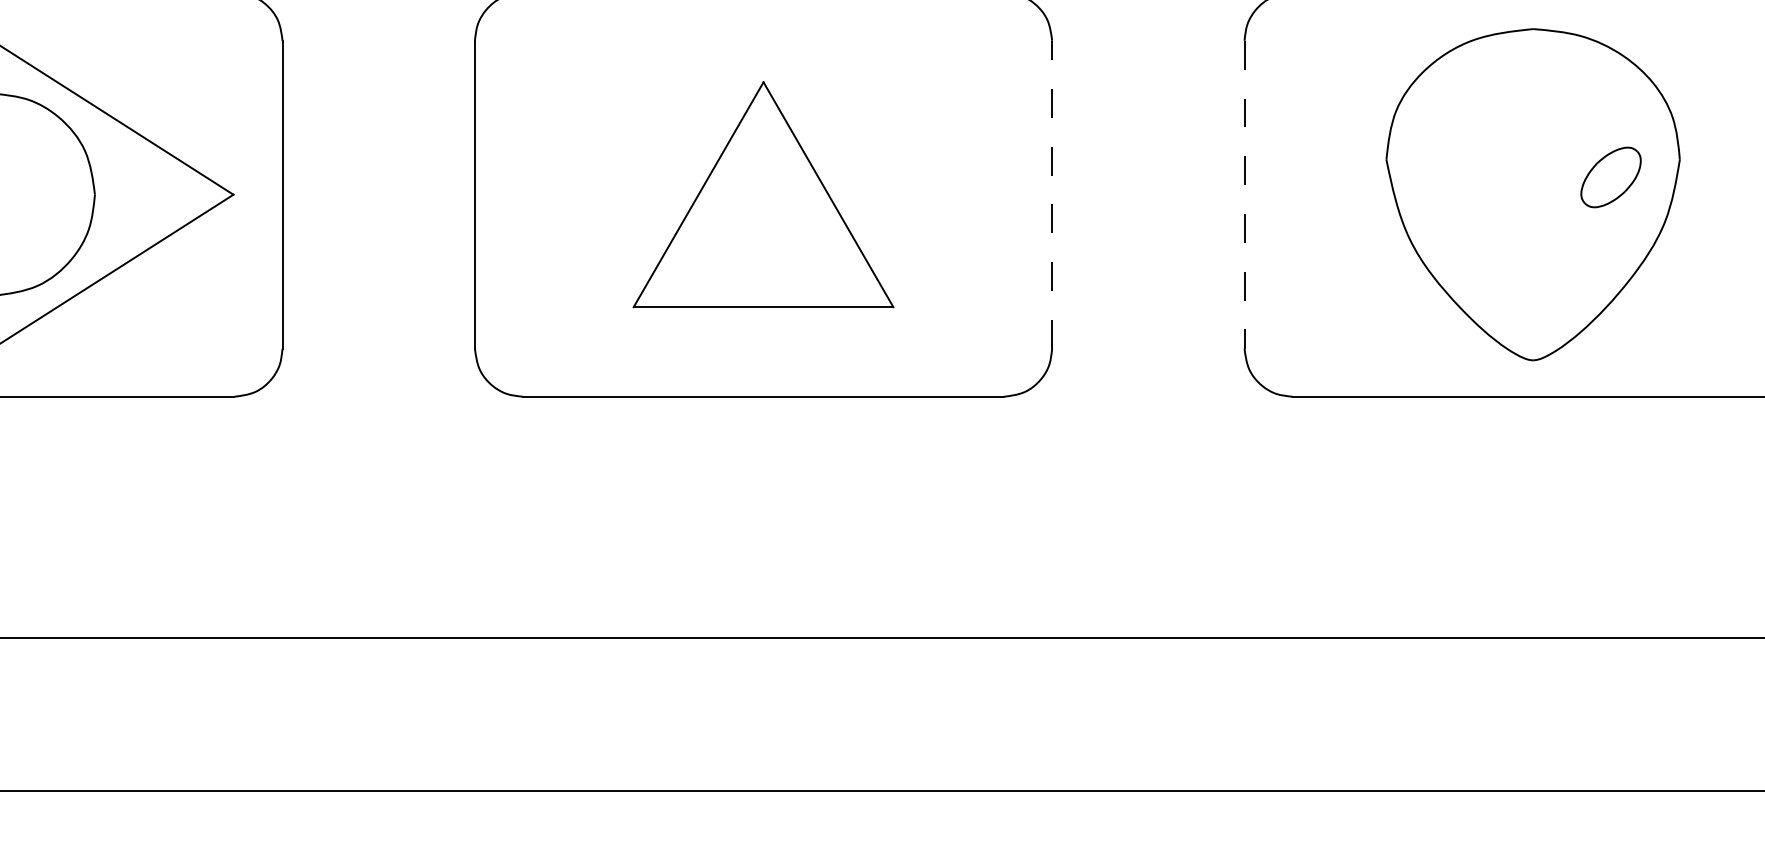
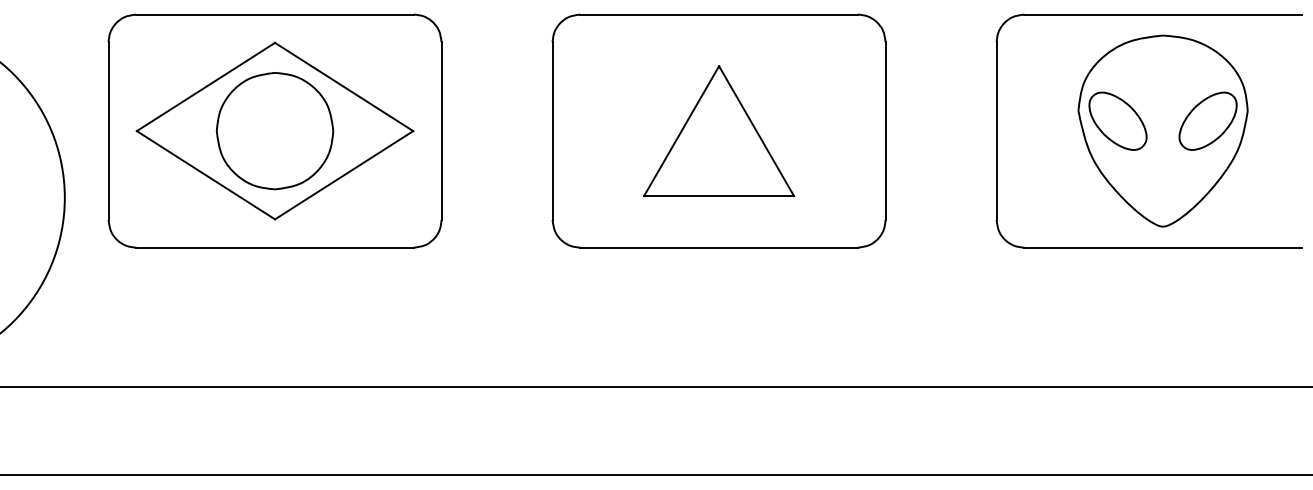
part: (1454, 176) -> (1117, 120), added
part: (1610, 176) -> (1207, 120), size x1.67
line: (1051, 195) -> (885, 131), dashed -> solid
line: (1244, 195) -> (996, 131), dashed -> solid

